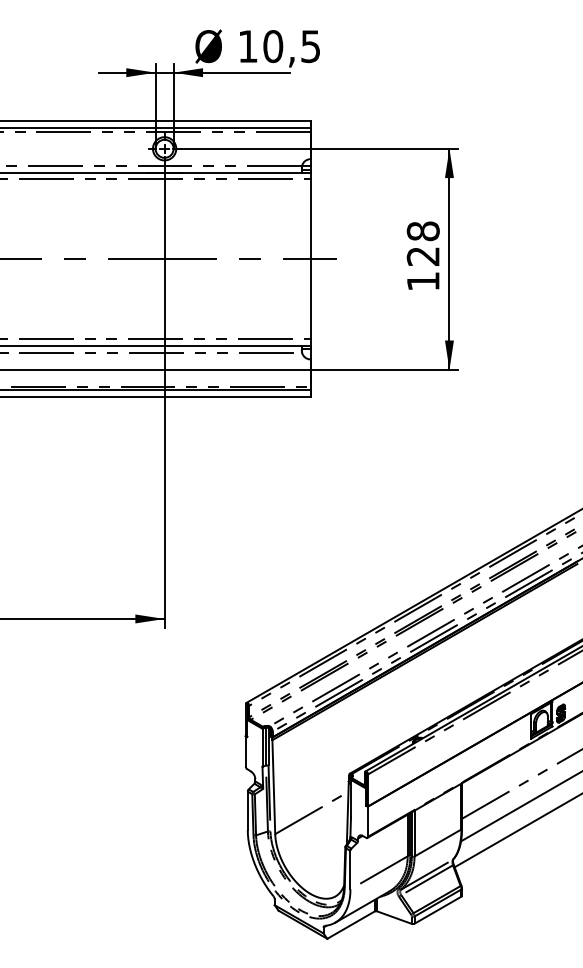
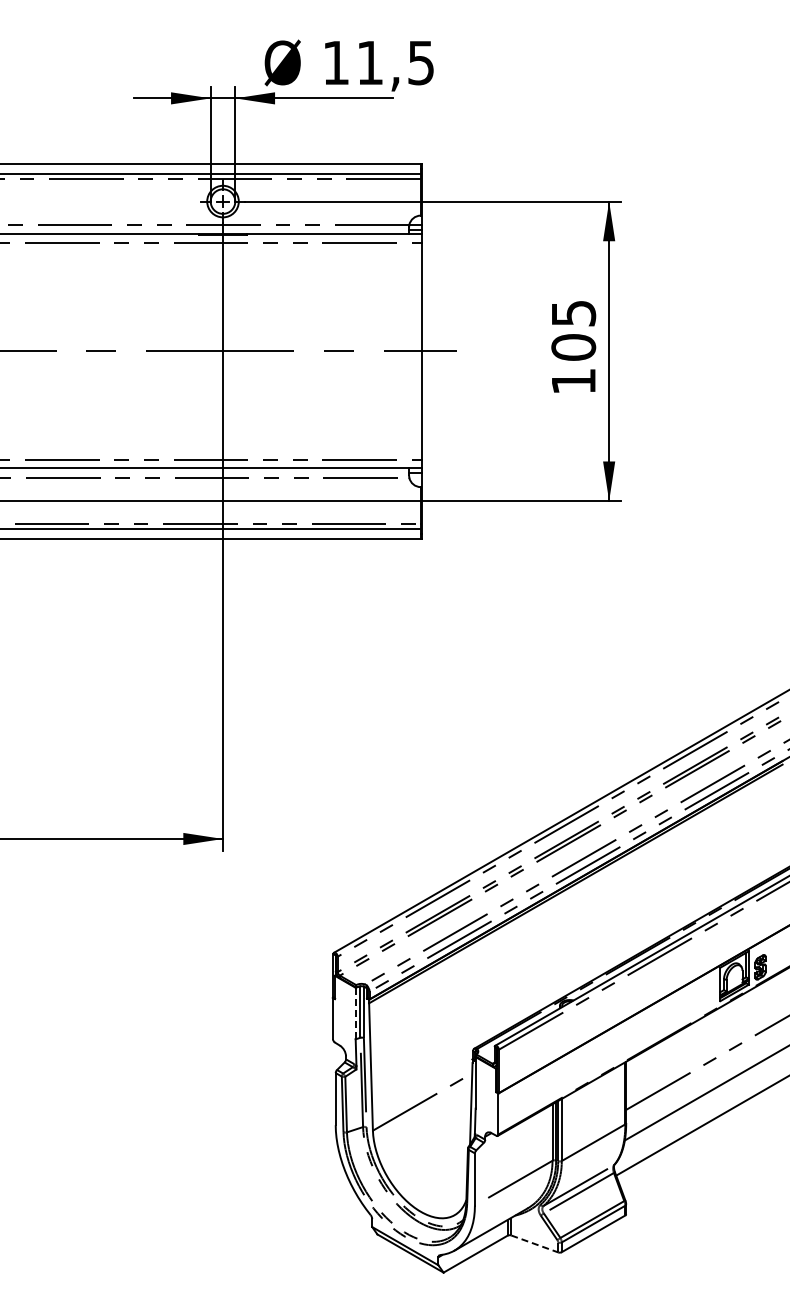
text: (272, 46) -> (369, 62), 10,5 -> 11,5
text: (423, 243) -> (573, 330), 128 -> 105
line: (262, 747) -> (355, 1013), solid -> dashed
line: (394, 917) -> (534, 1243), solid -> dashed

